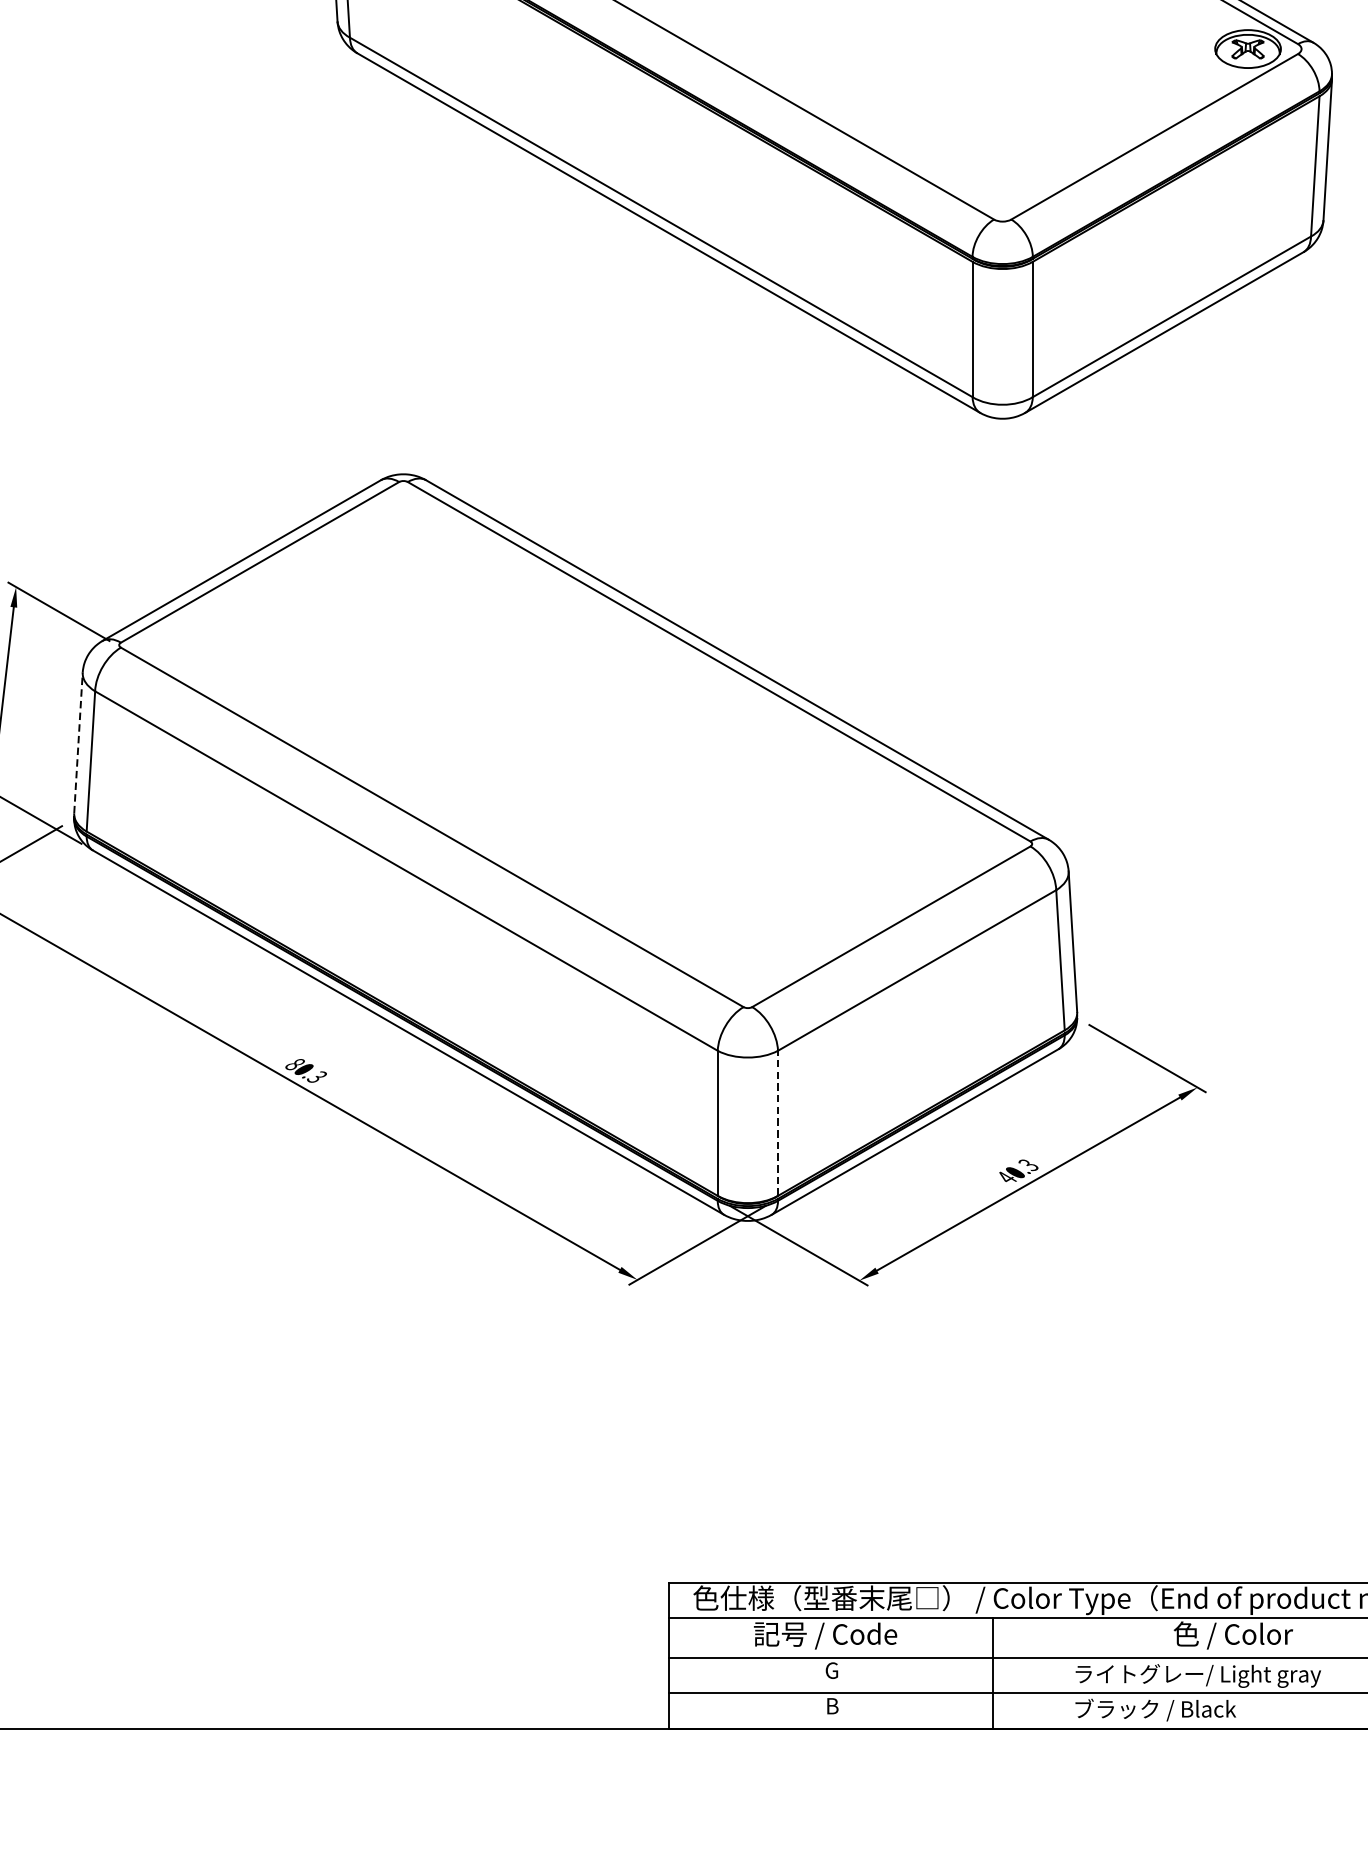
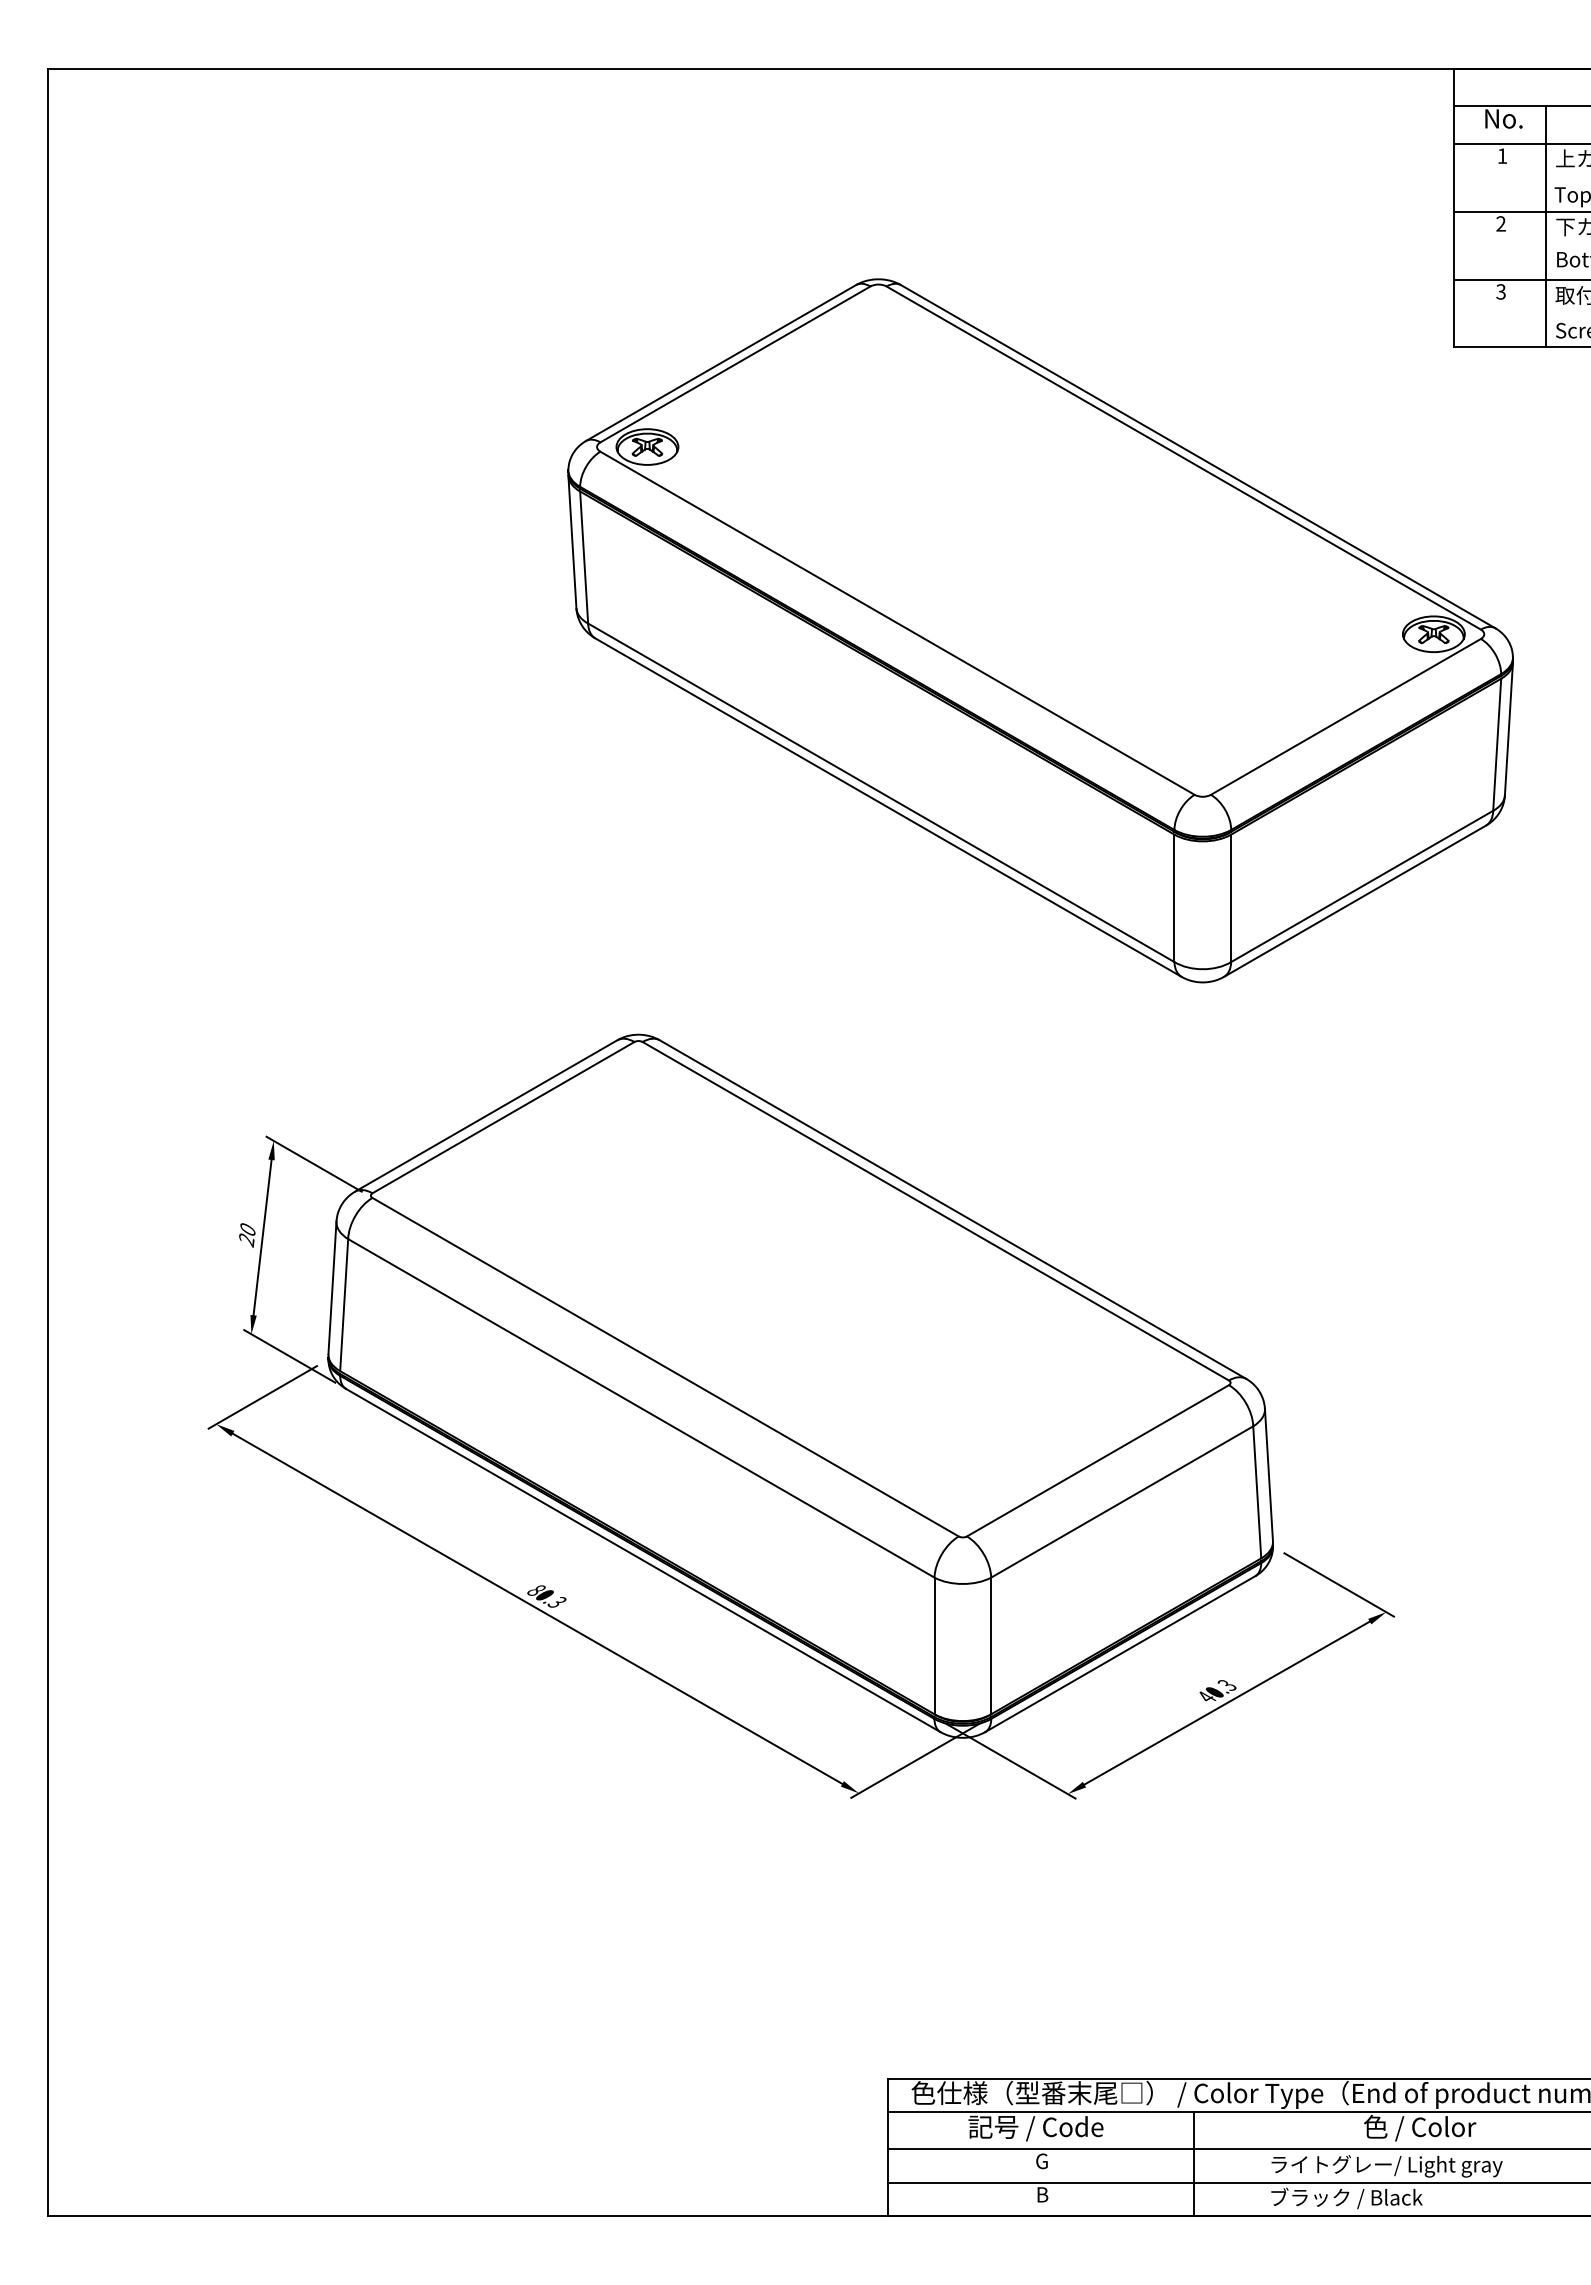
line: (78, 742) -> (332, 1287), dashed -> solid
line: (778, 1122) -> (991, 1645), dashed -> solid

